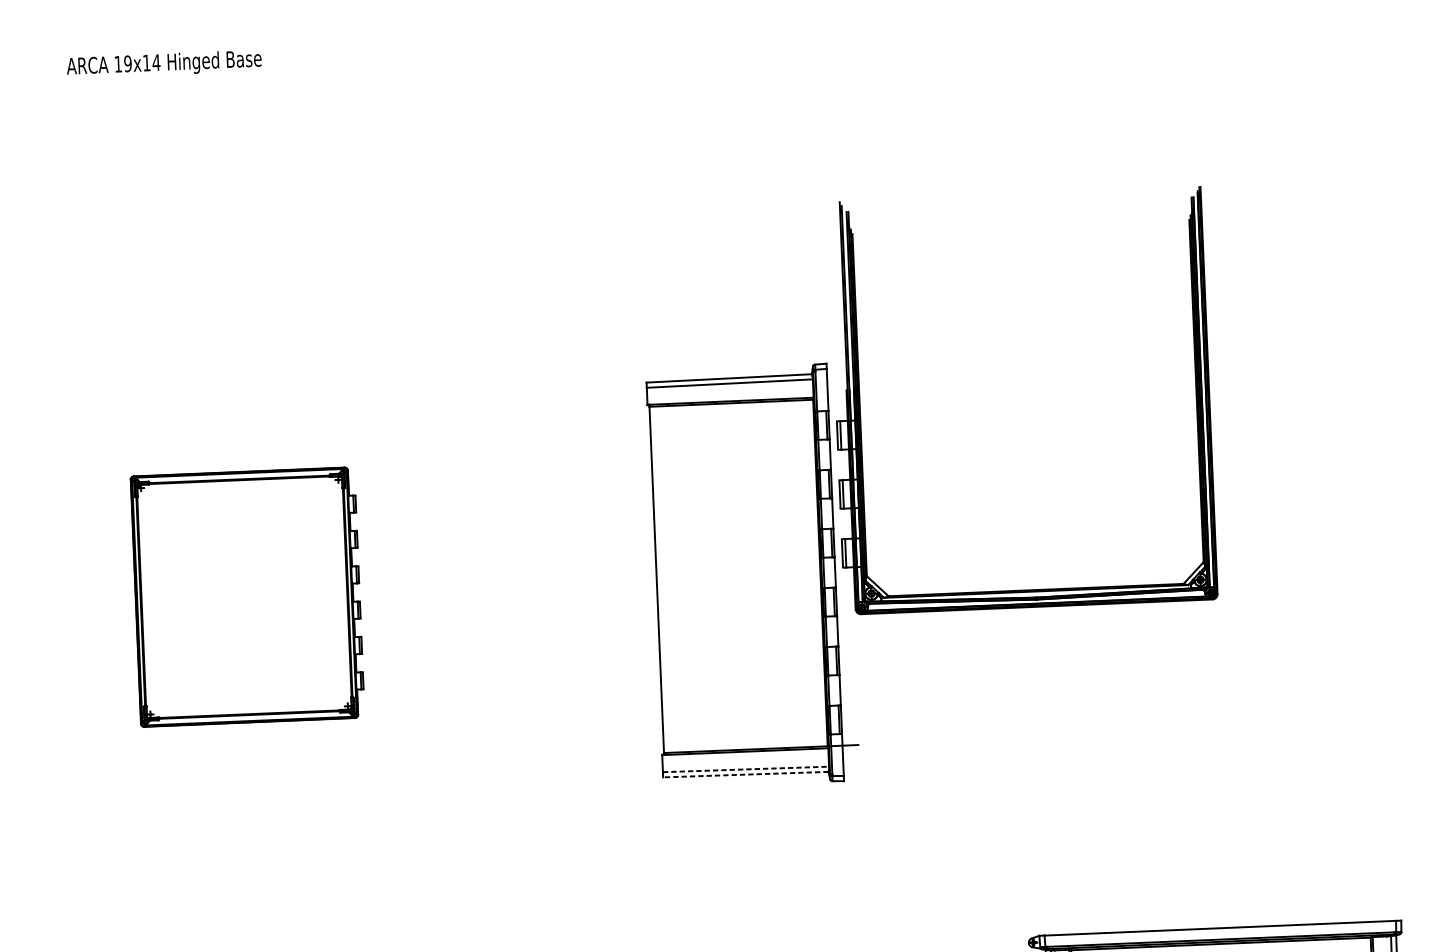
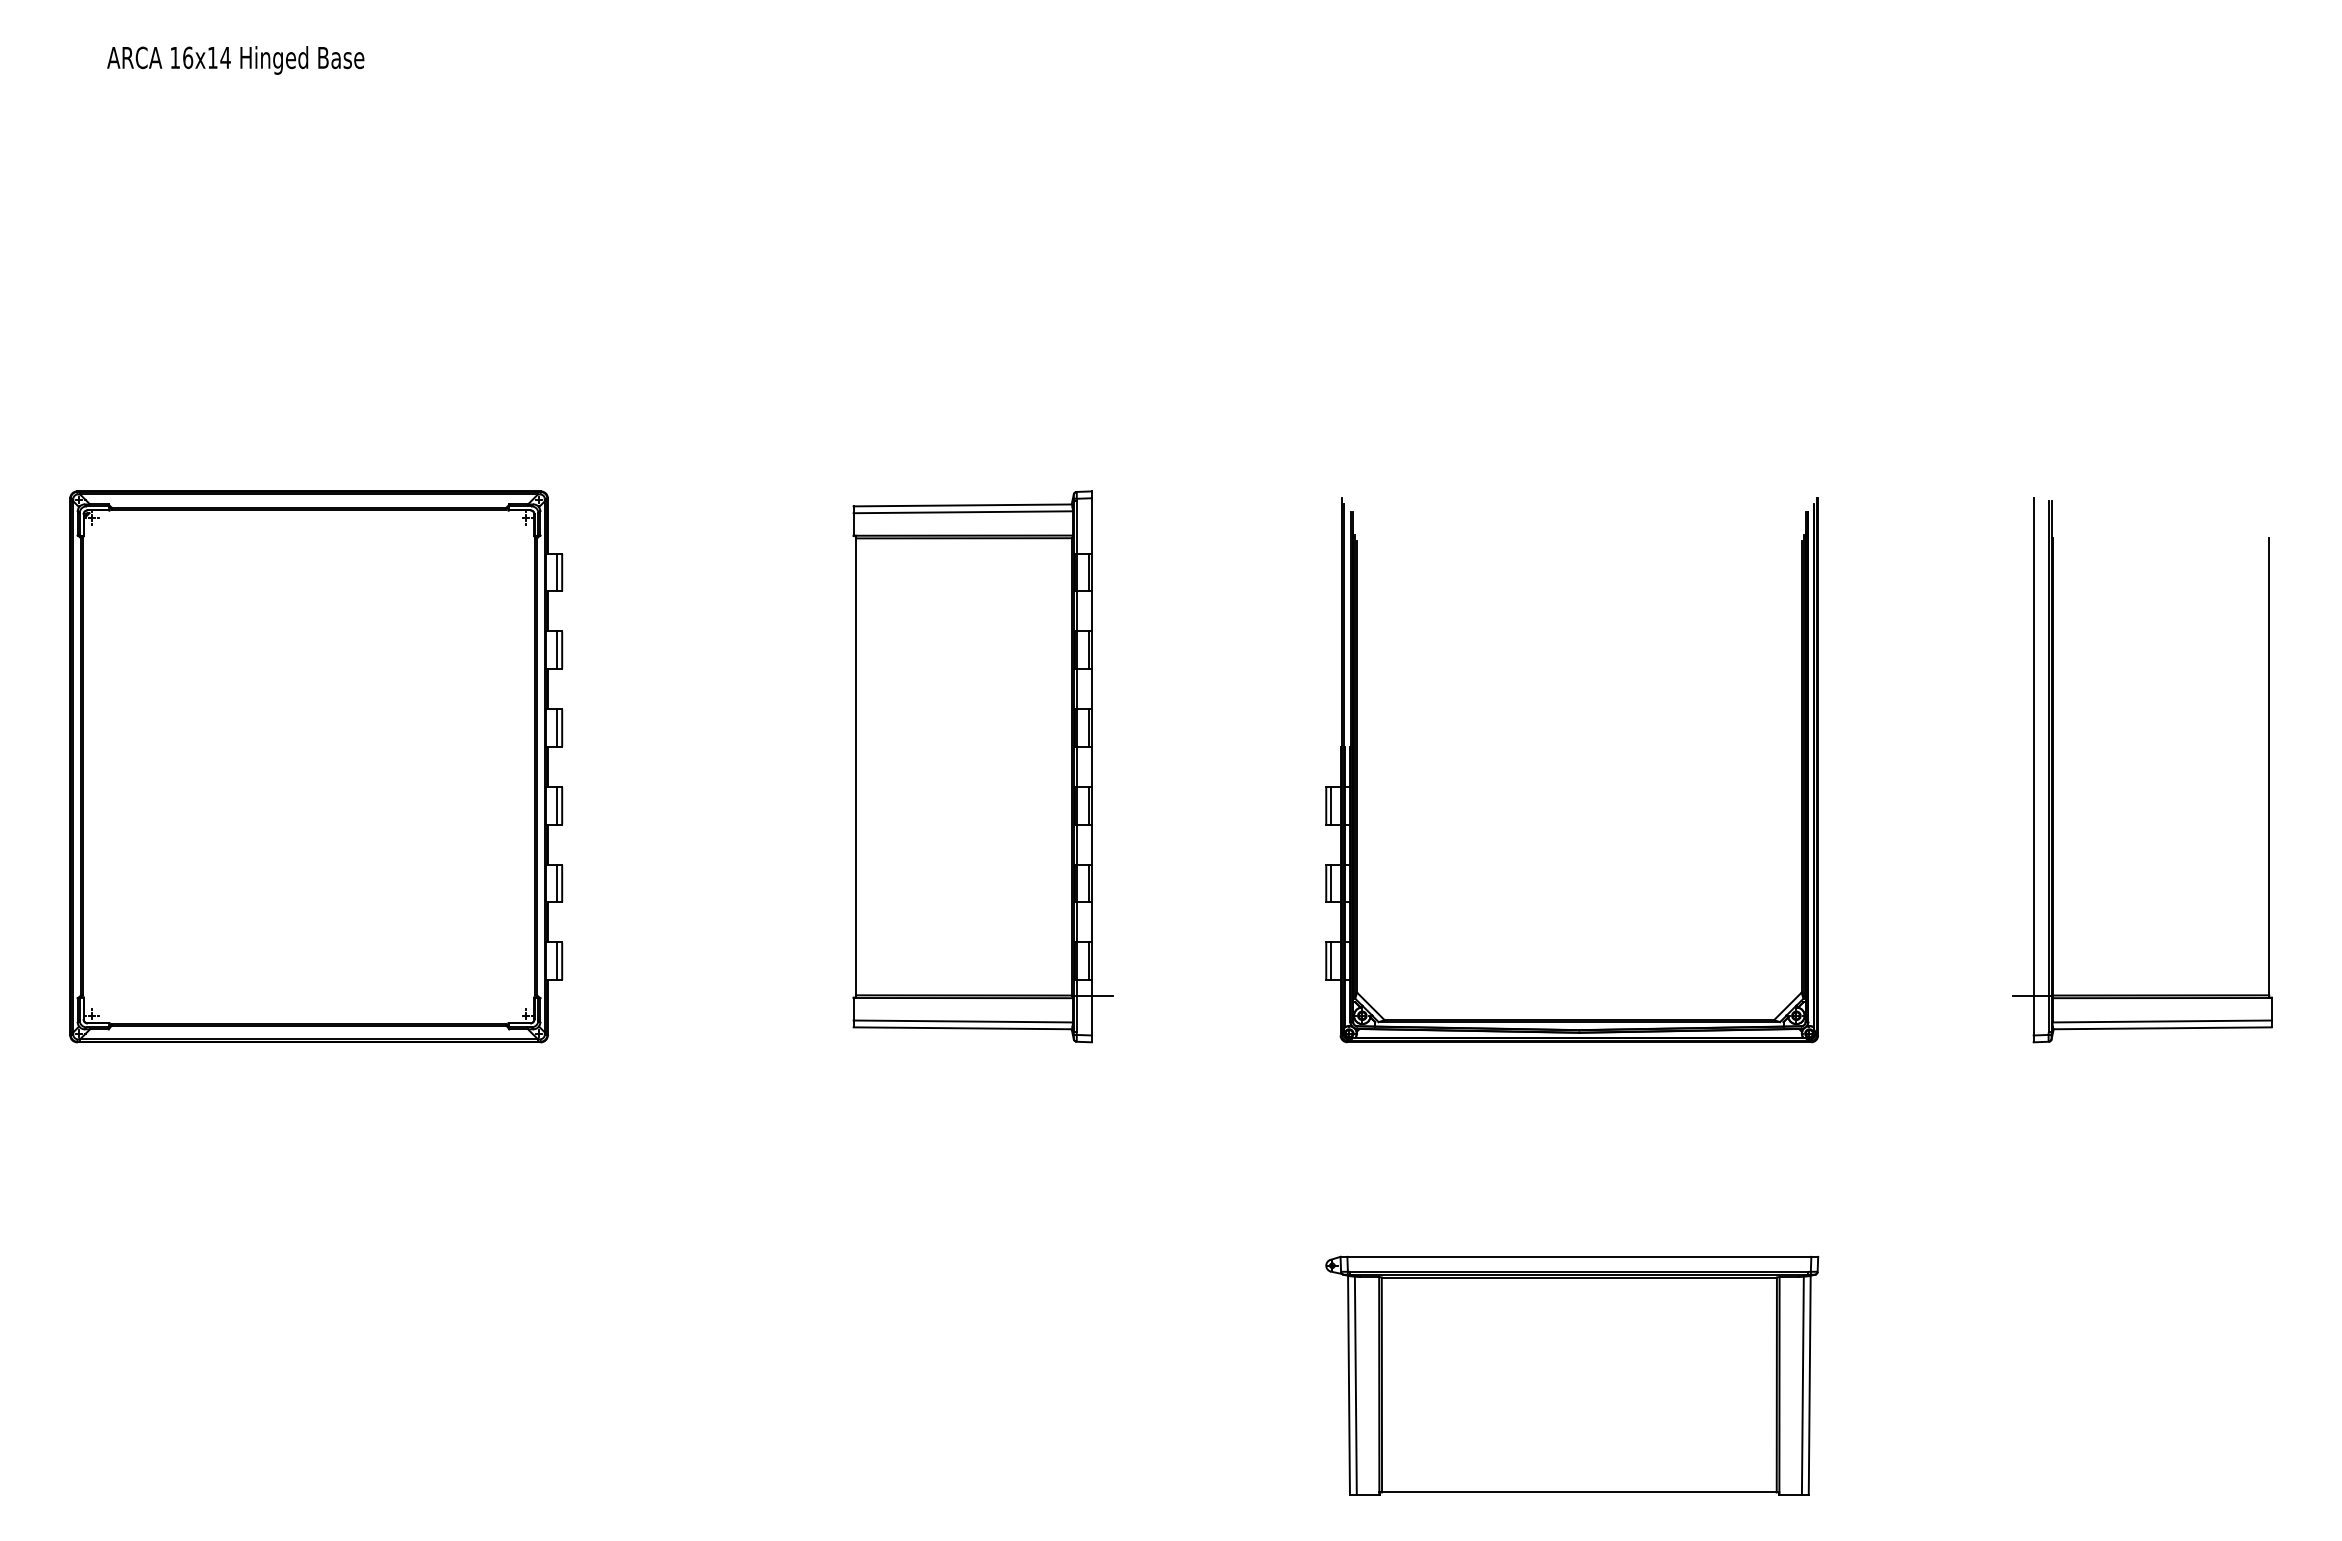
text: (128, 63) -> (188, 57), 19x14 -> 16x14
part: (860, 407) -> (1357, 770), moved
part: (247, 596) -> (316, 766), size x1.67
line: (746, 769) -> (963, 1021), dashed -> solid
line: (745, 774) -> (962, 1028), dashed -> solid

